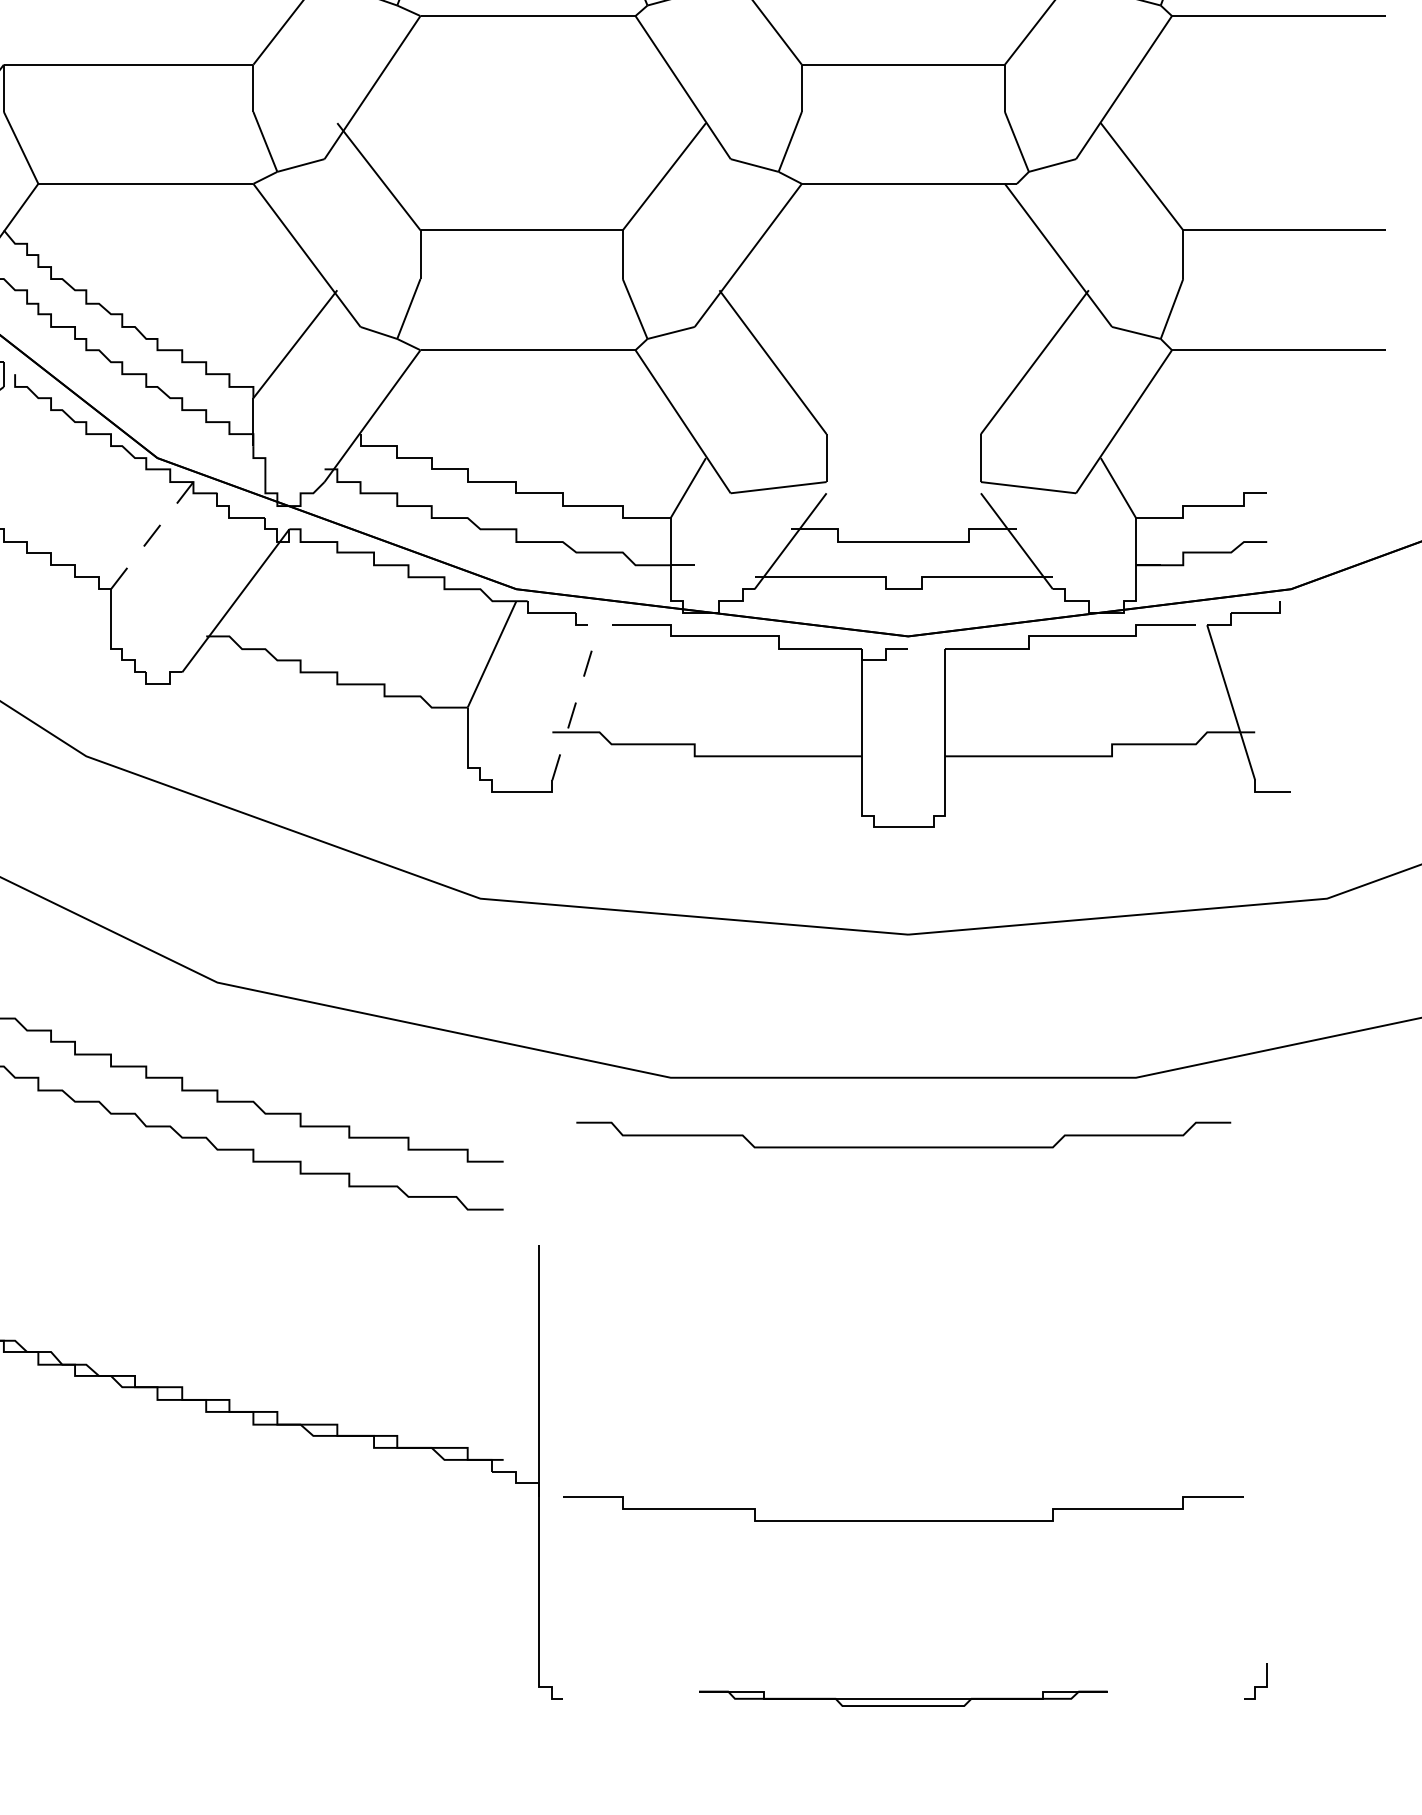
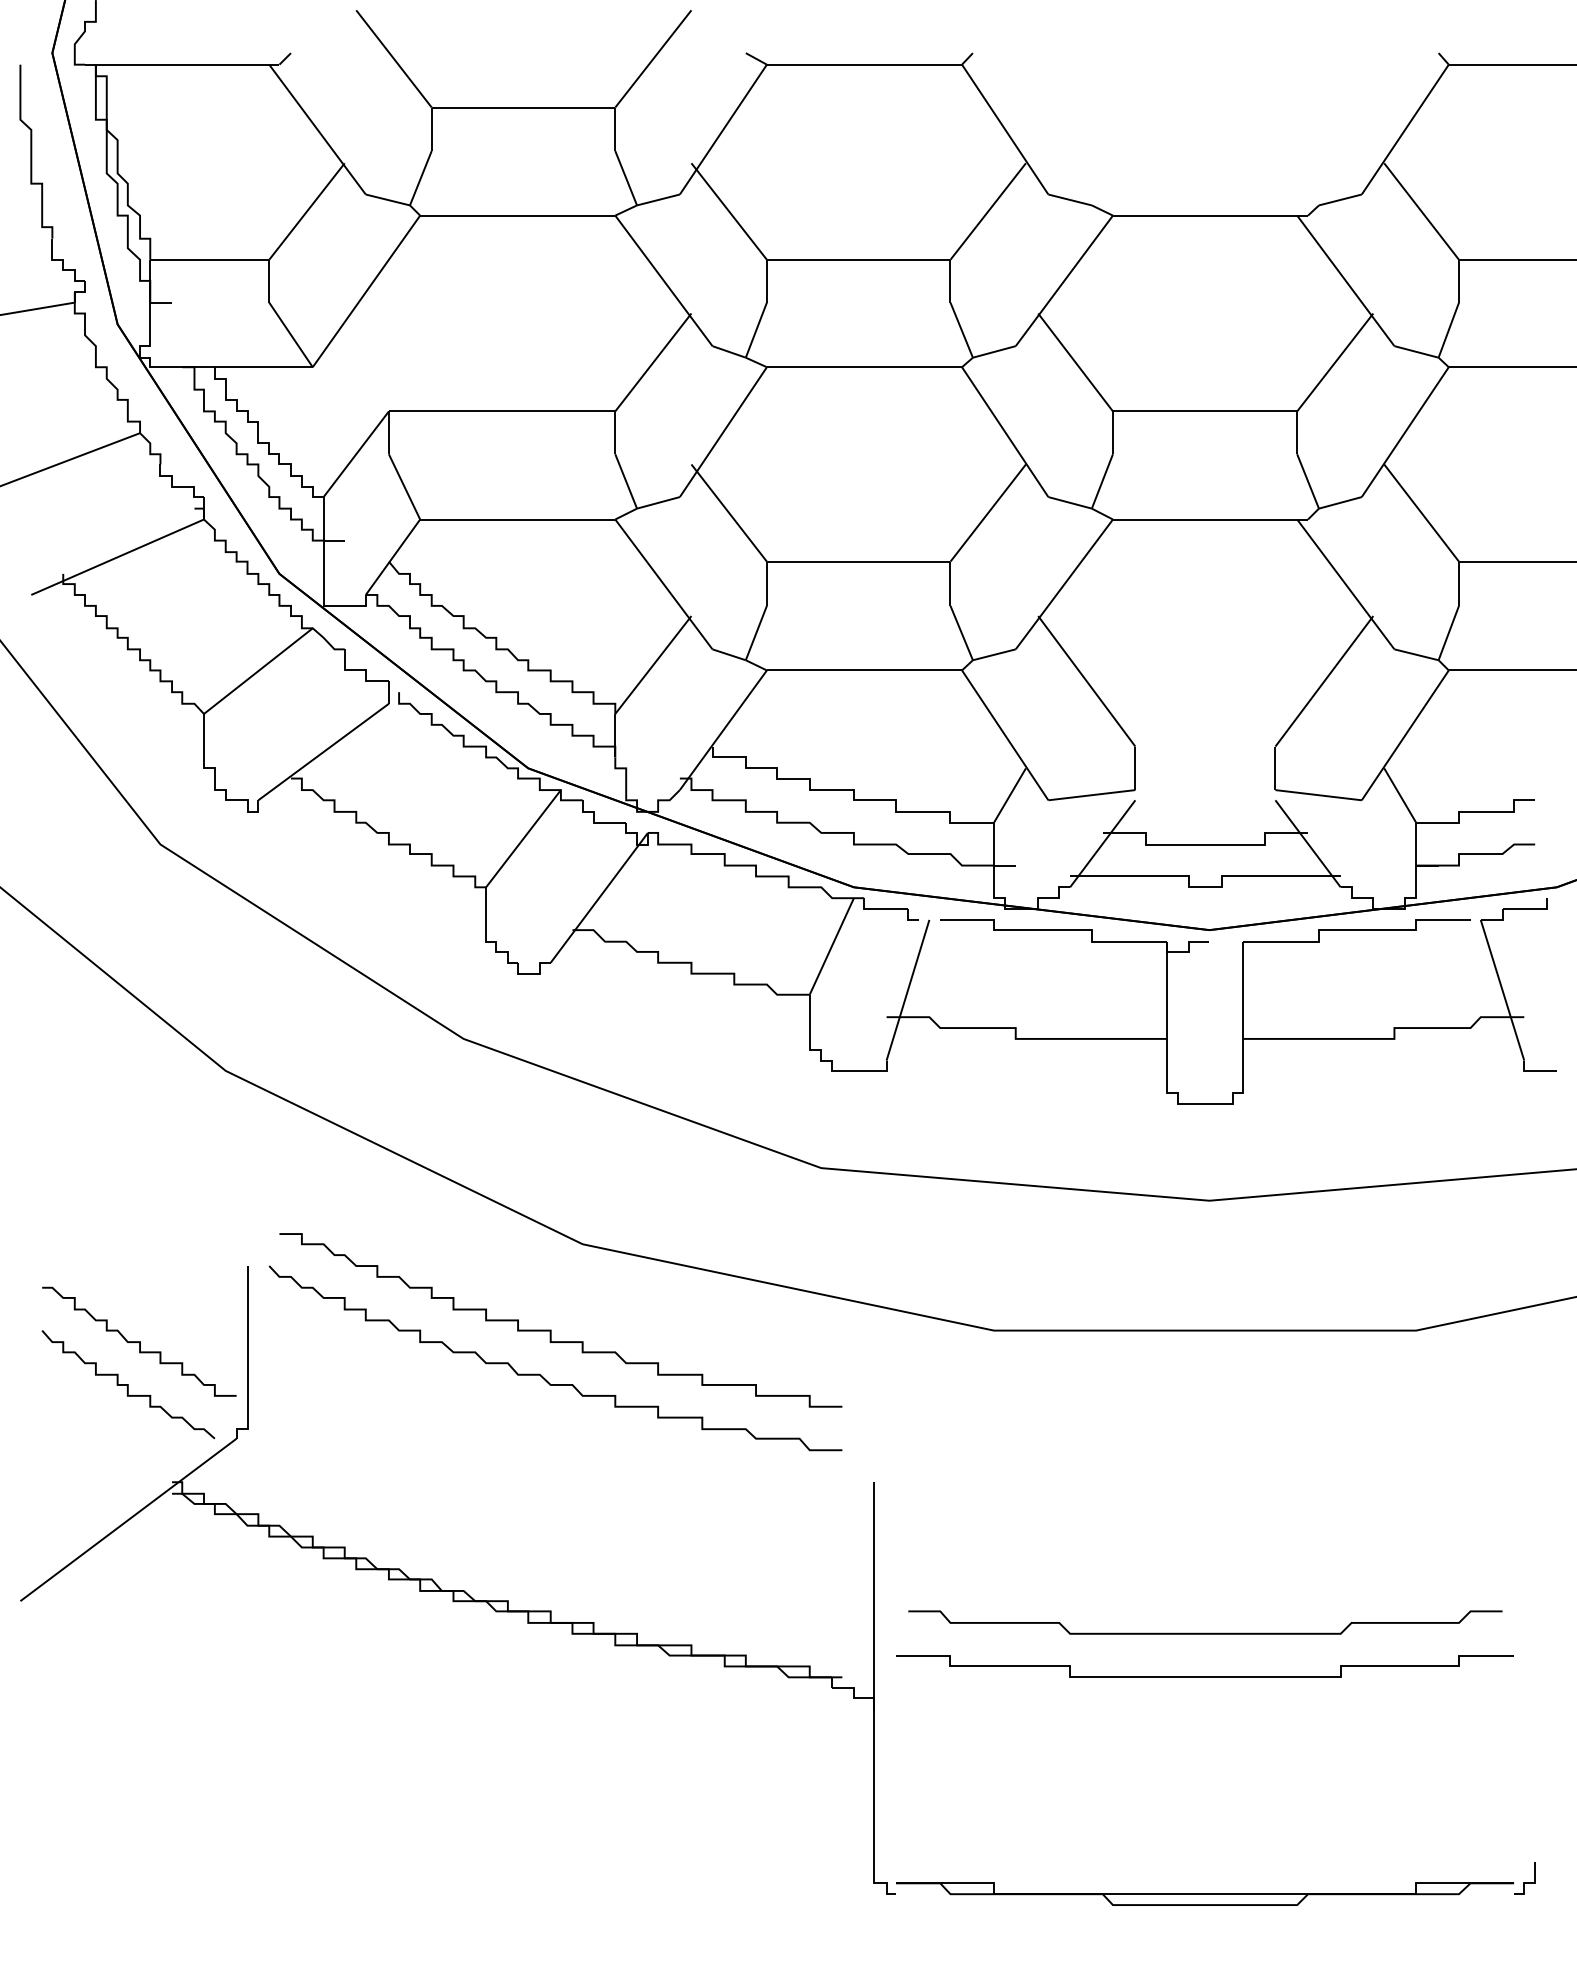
line: (152, 536) -> (523, 839), dashed -> solid
line: (575, 702) -> (907, 990), dashed -> solid
curve: (903, 1145) -> (1205, 1632), moved
curve: (902, 1519) -> (1204, 1676), moved
part: (902, 1698) -> (1204, 1893), size x1.67

